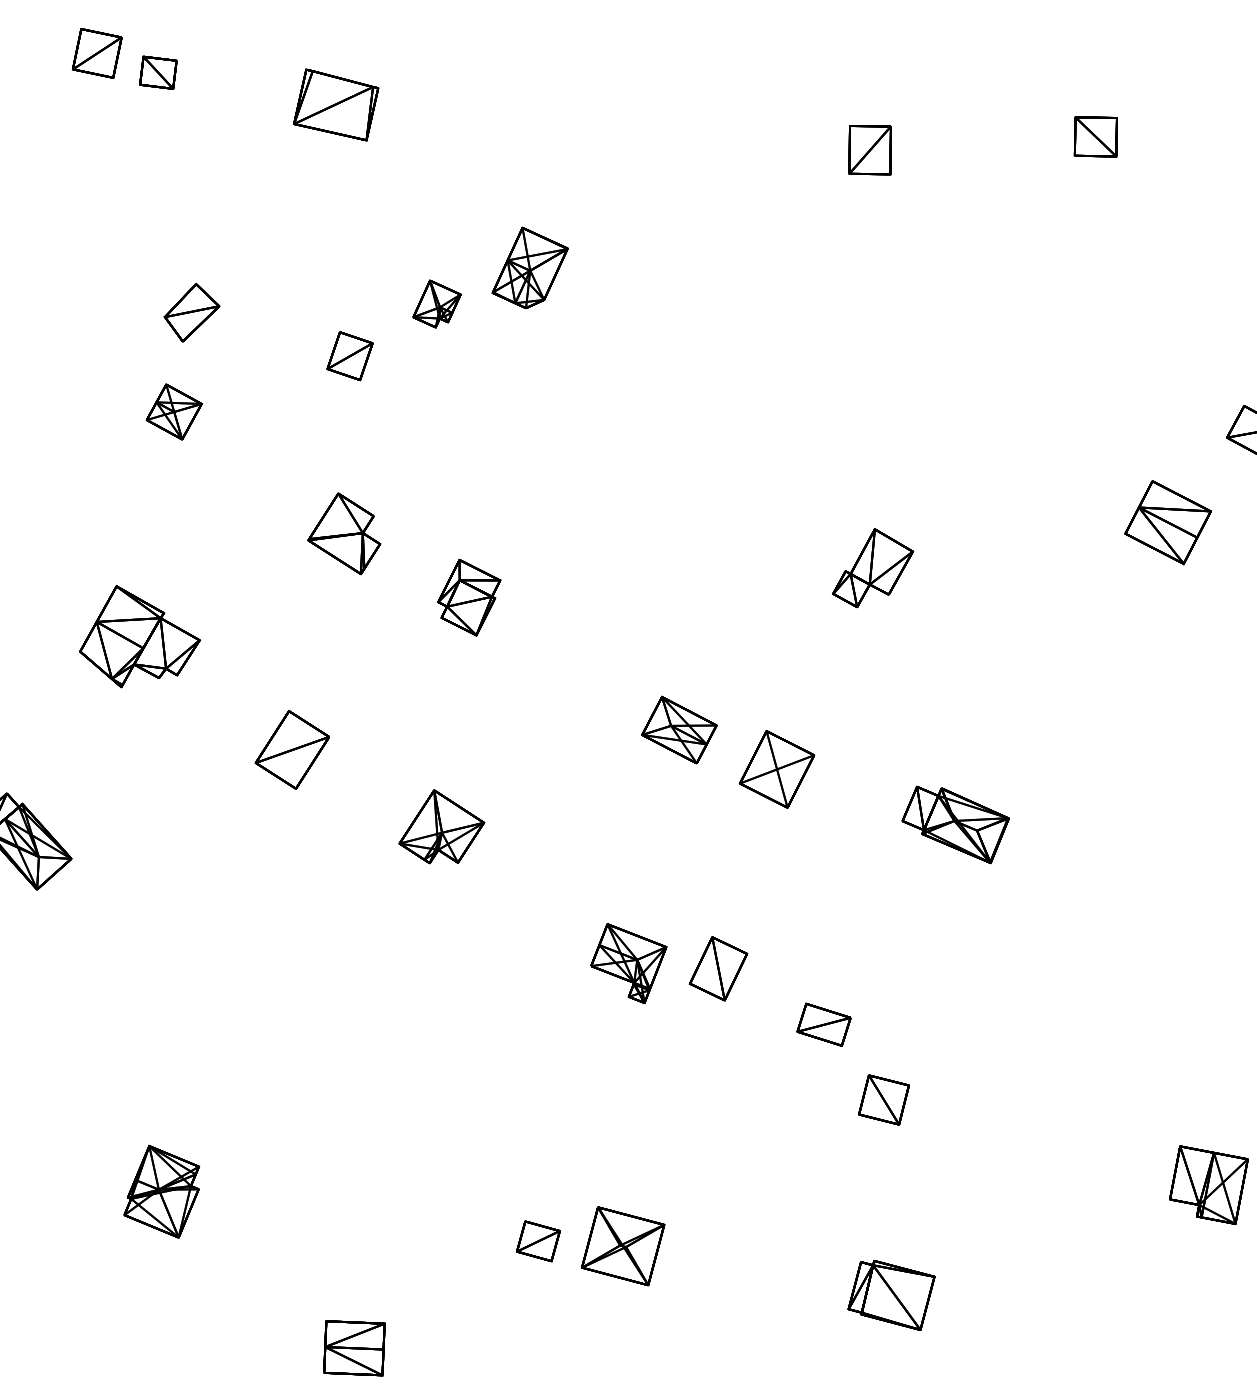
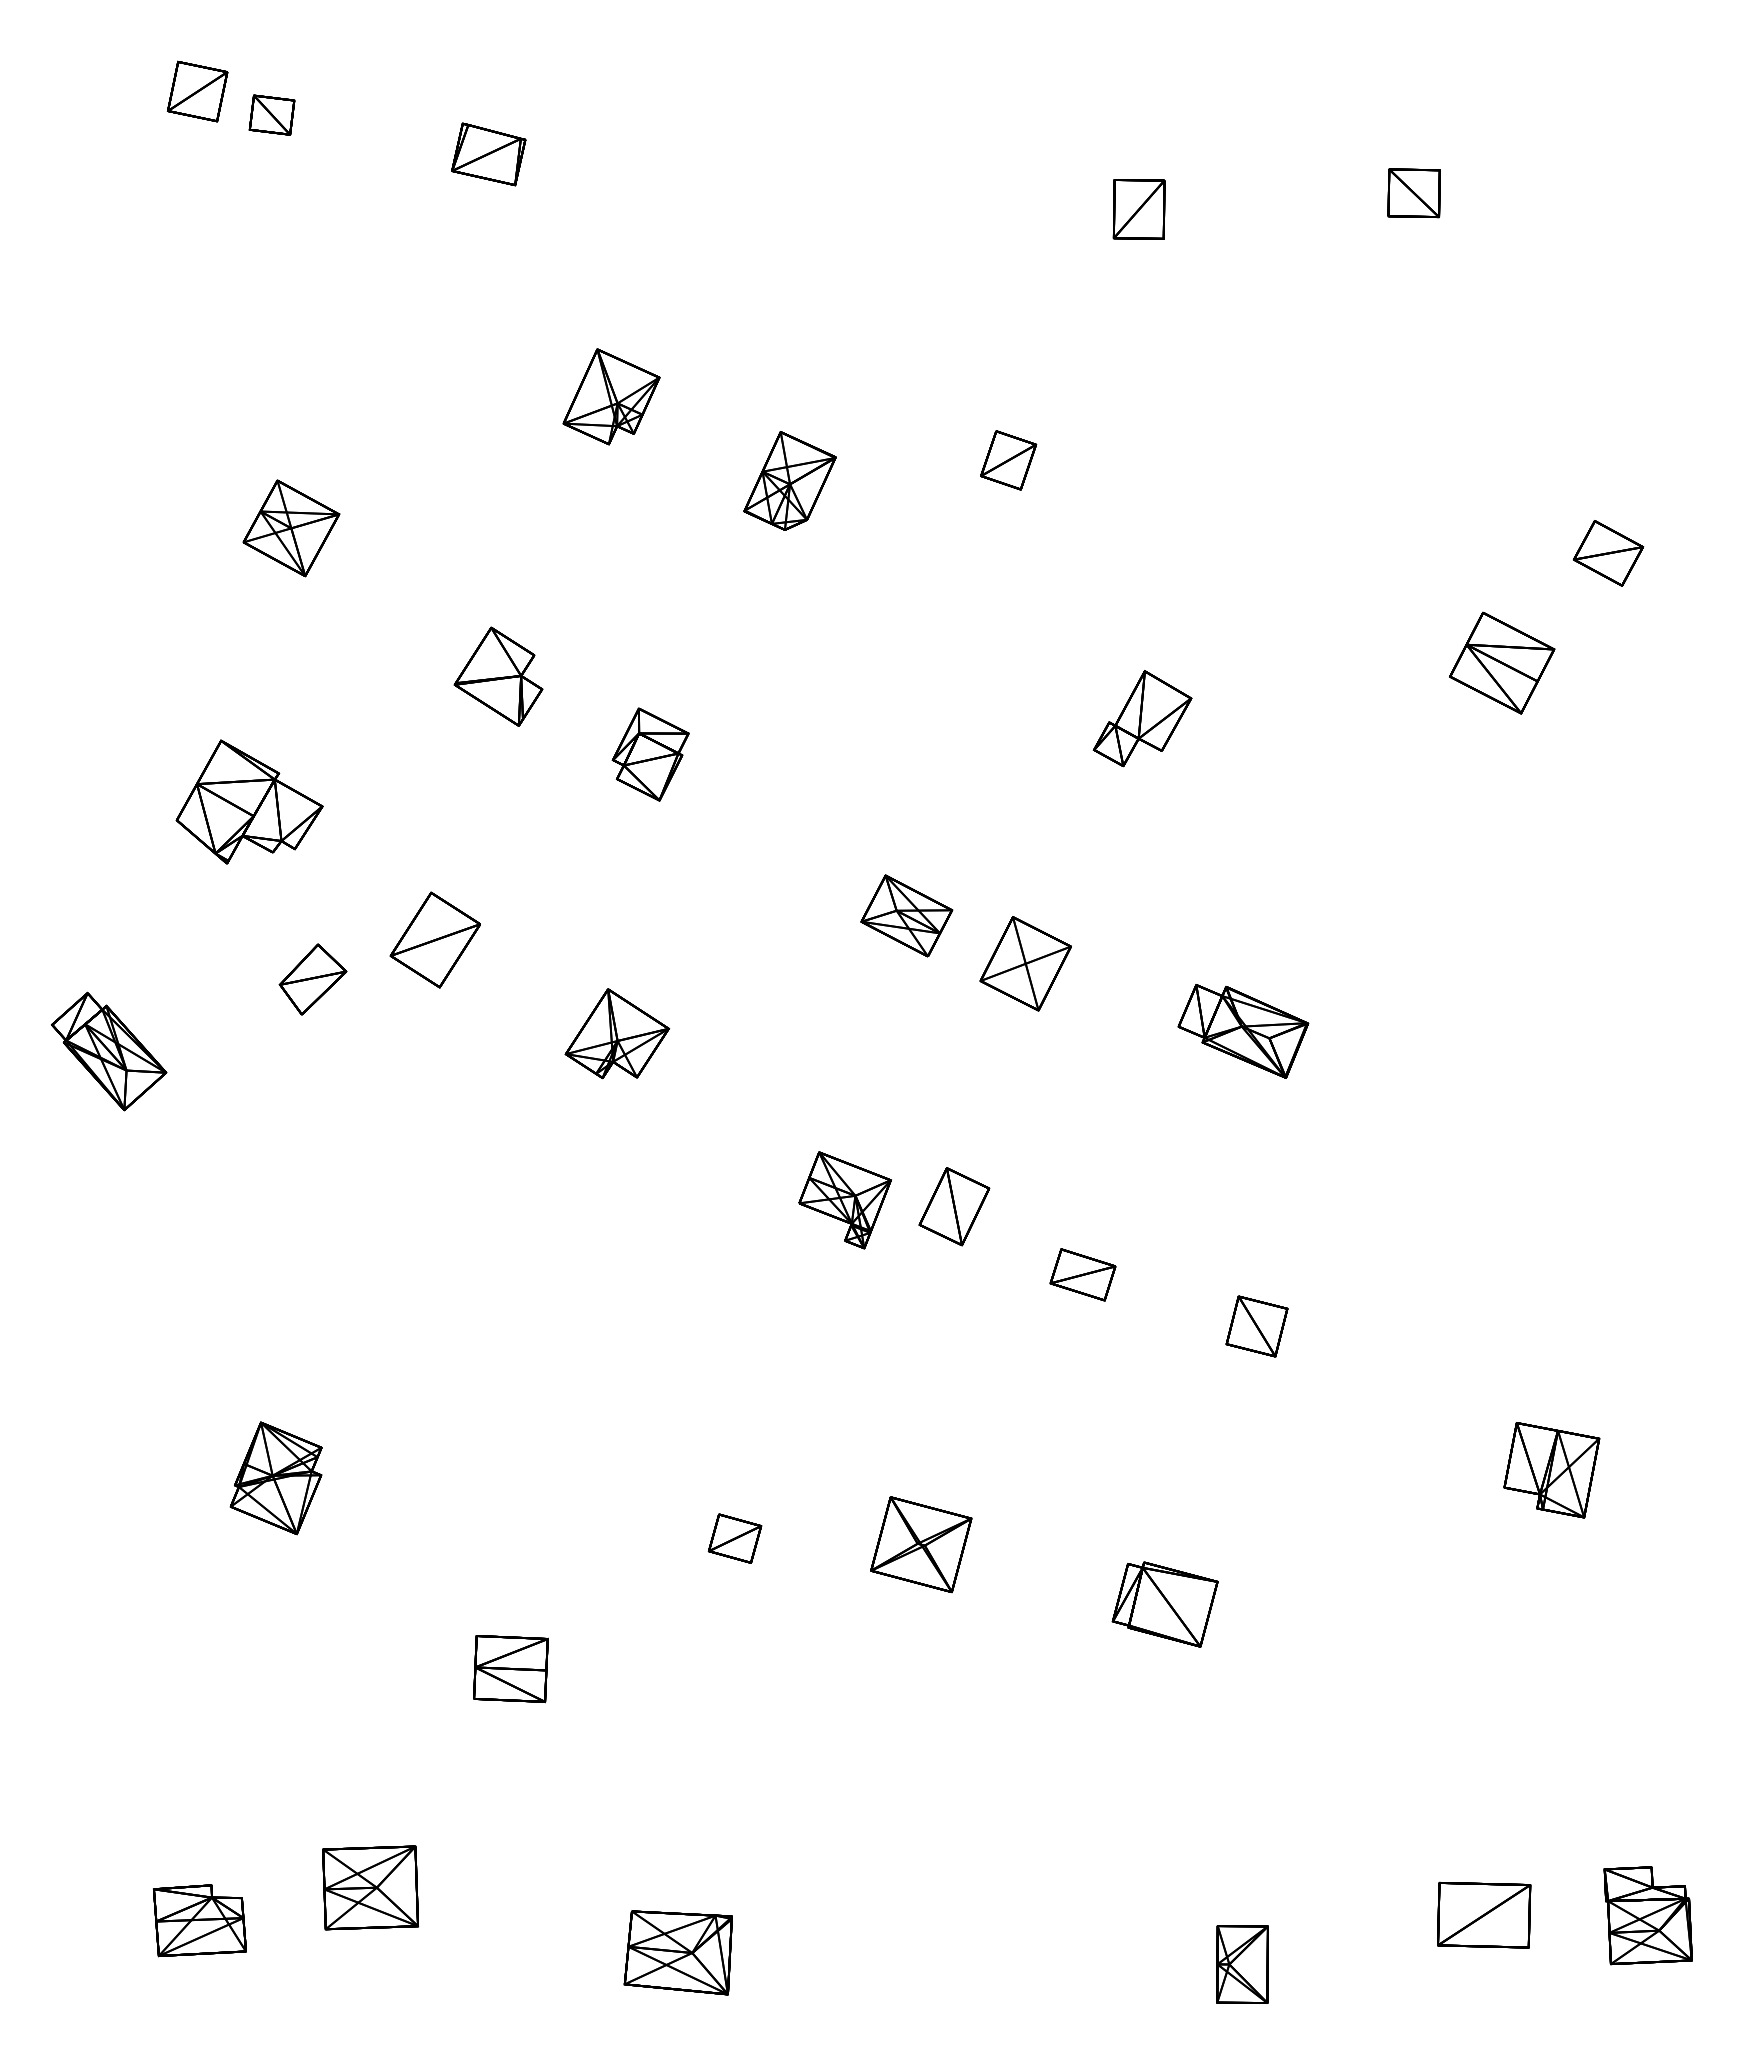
part: (336, 105) -> (488, 154), size x0.71
part: (529, 267) -> (789, 480), moved
part: (437, 303) -> (611, 396), size x1.67
part: (191, 312) -> (312, 979), moved
part: (349, 356) -> (1008, 460), moved
part: (174, 412) -> (291, 528), size x1.43
part: (883, 1100) -> (1256, 1326), moved
part: (623, 1246) -> (921, 1544), moved

